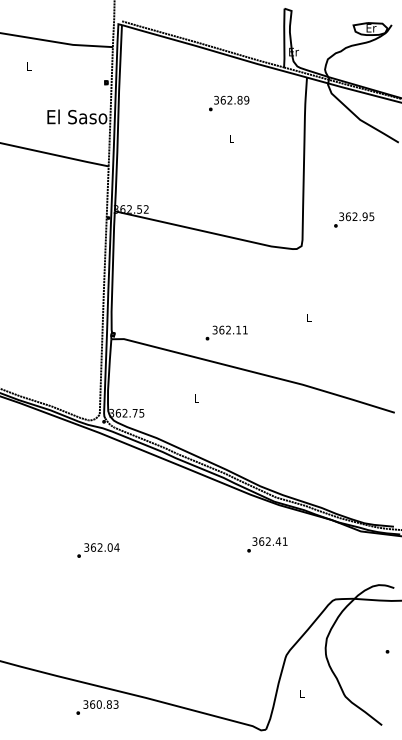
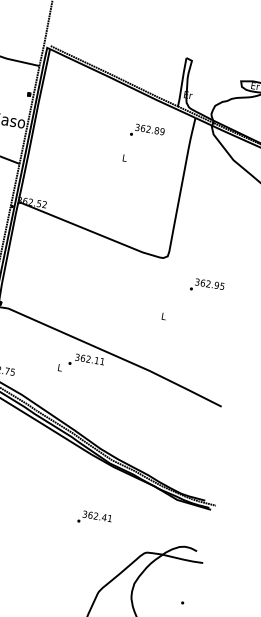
text: (229, 103) -> (147, 131), moved
text: (354, 219) -> (207, 286), moved
text: (226, 332) -> (86, 360), moved
text: (267, 544) -> (94, 518), moved

